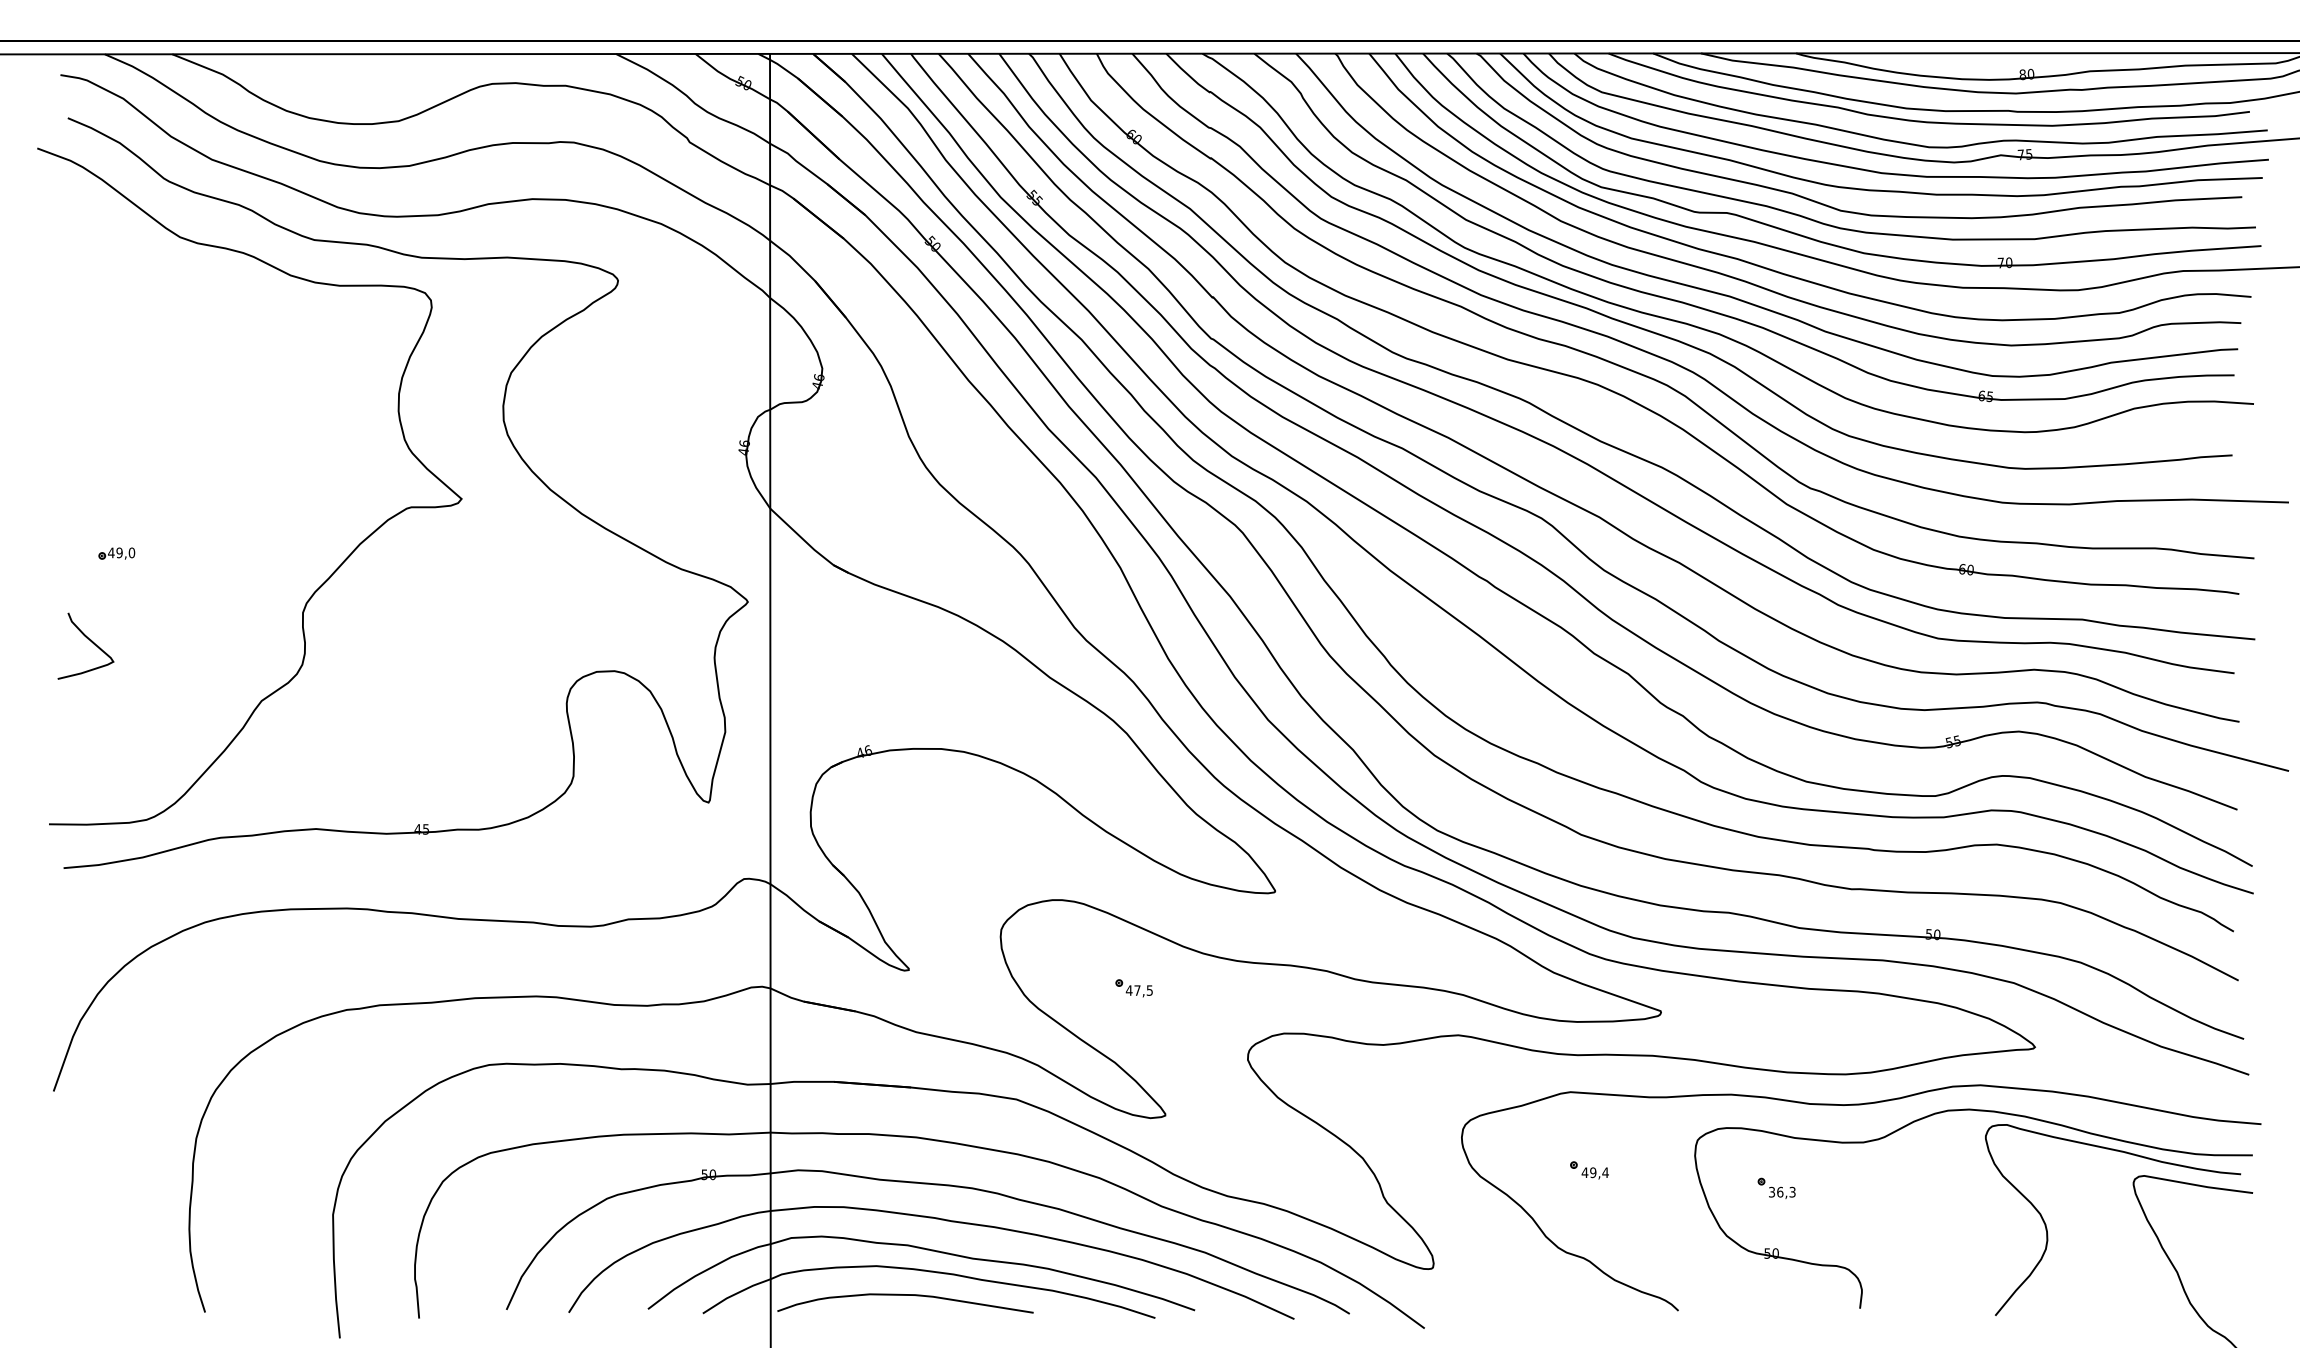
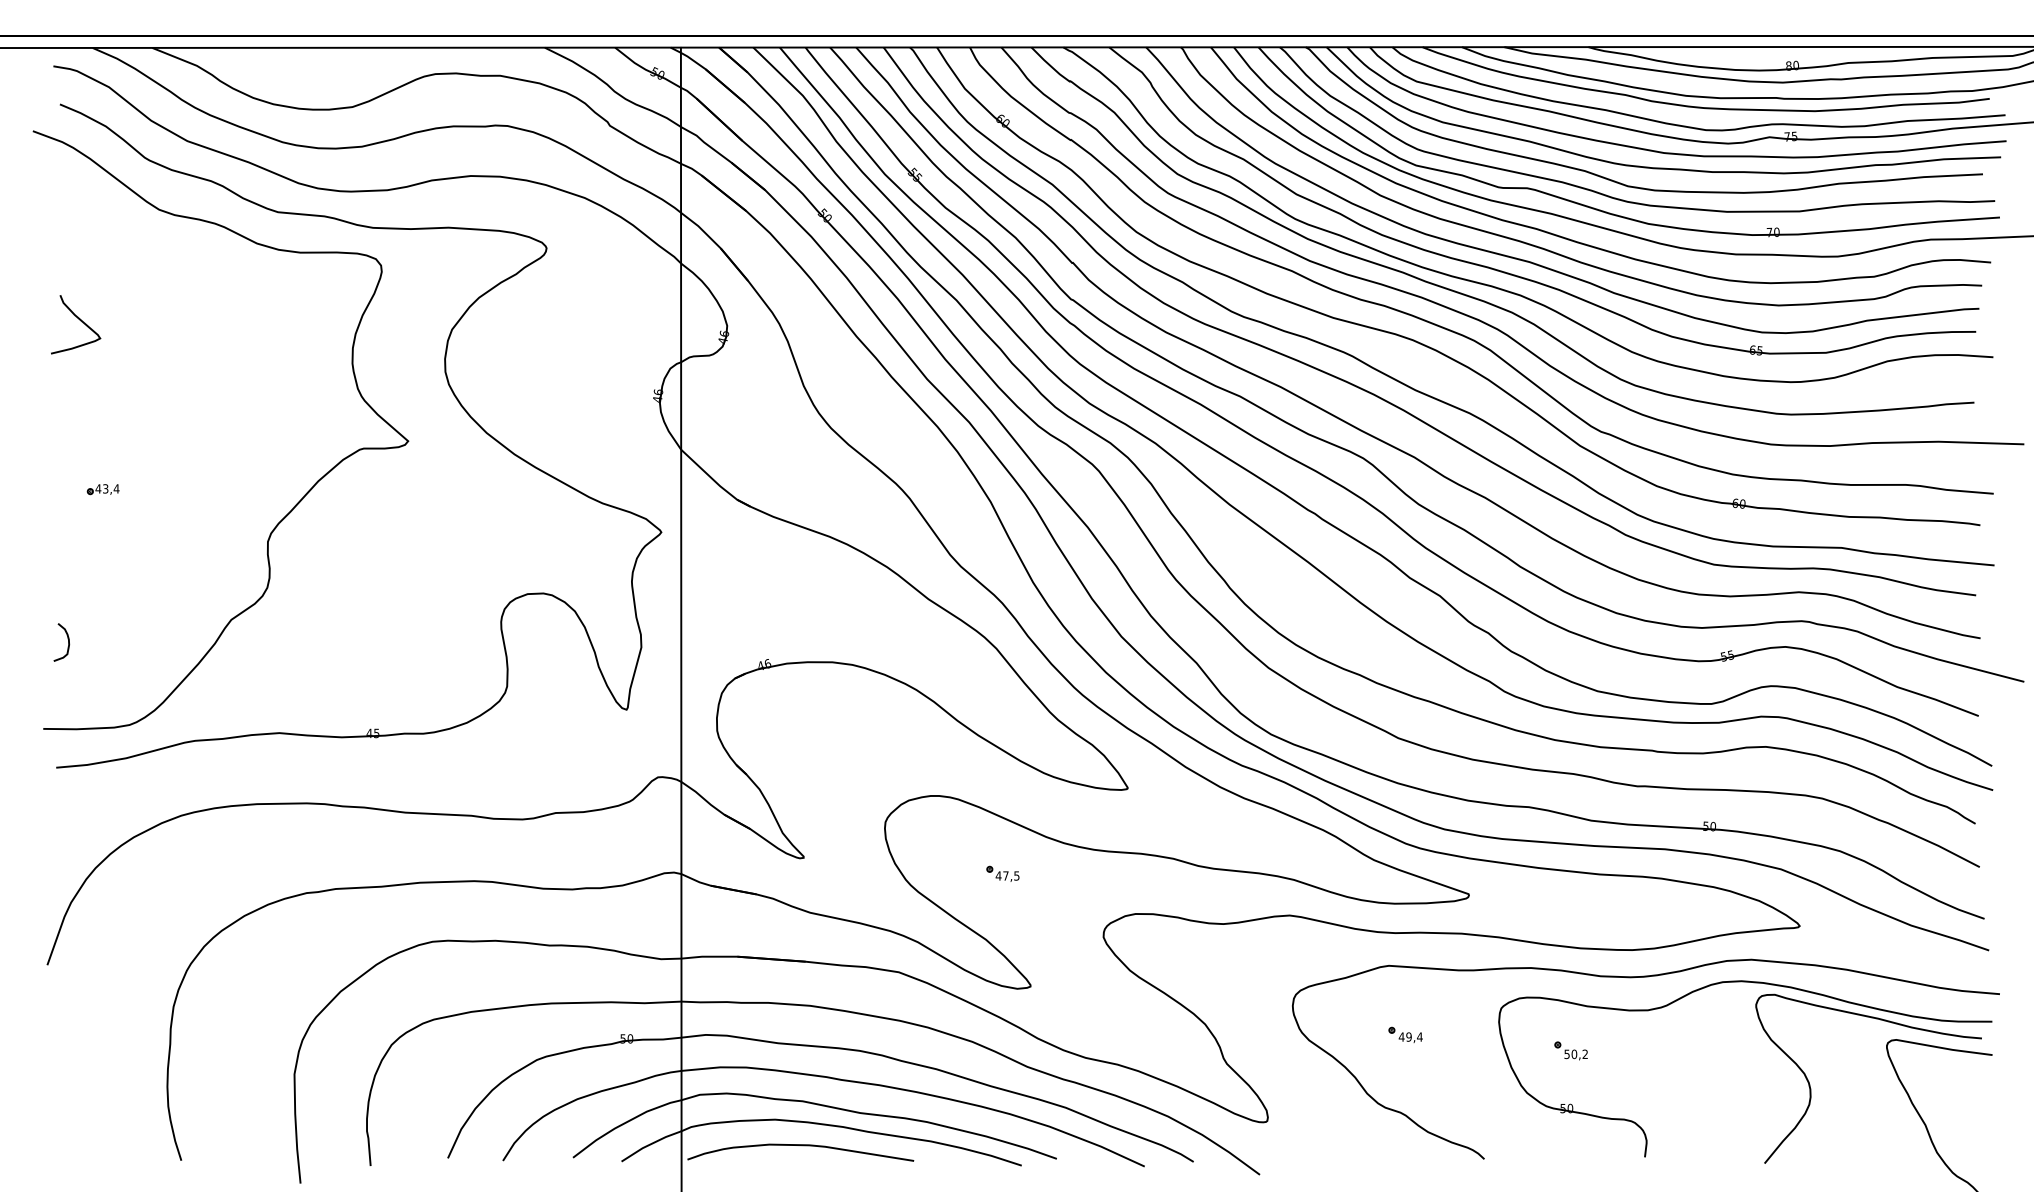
text: (125, 552) -> (110, 488), 49,0 -> 43,4
curve: (89, 640) -> (79, 319), moved
curve: (77, 726) -> (68, 642), added
text: (1782, 1191) -> (1576, 1053), 36,3 -> 50,2

